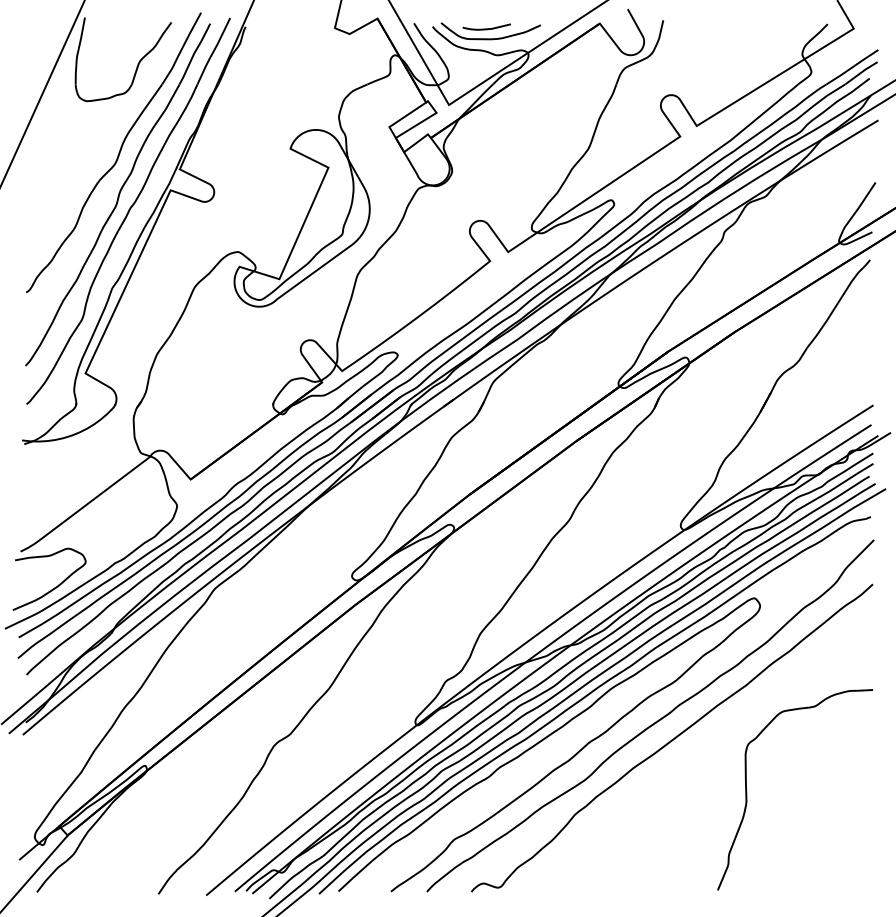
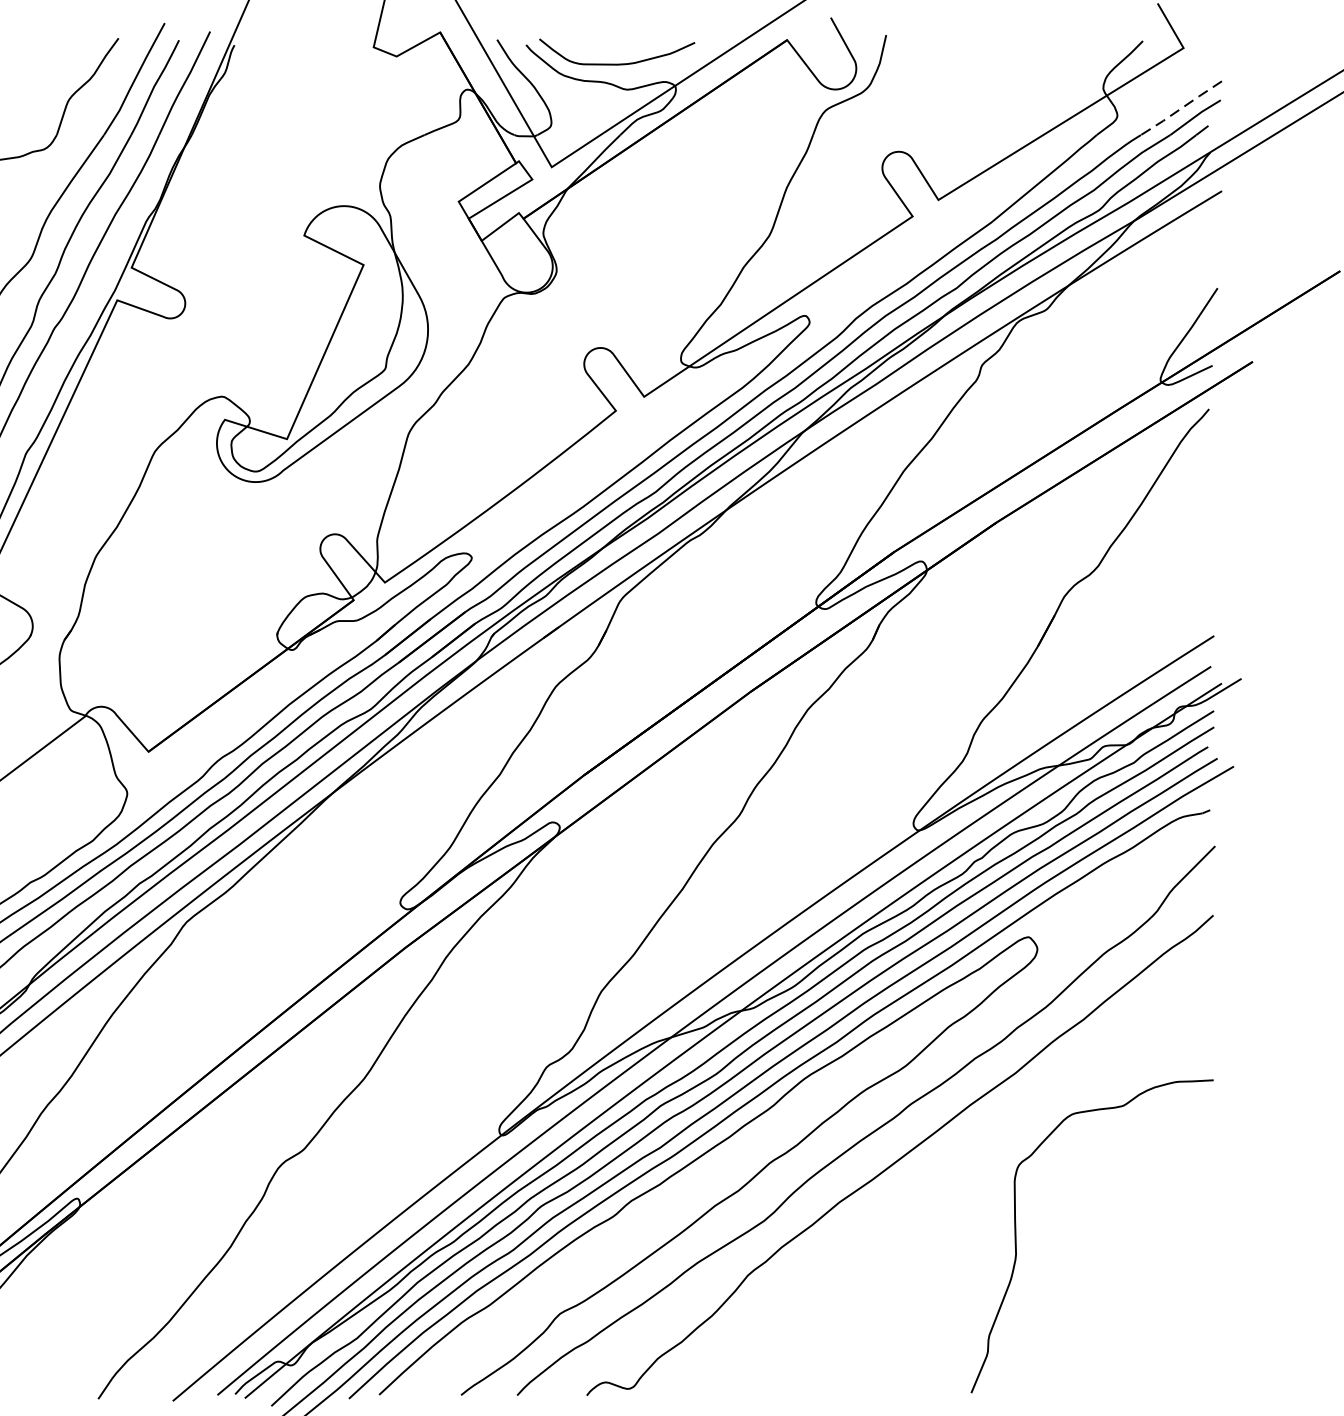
curve: (486, 28) -> (610, 47), removed
line: (852, 67) -> (1181, 108), solid -> dashed

